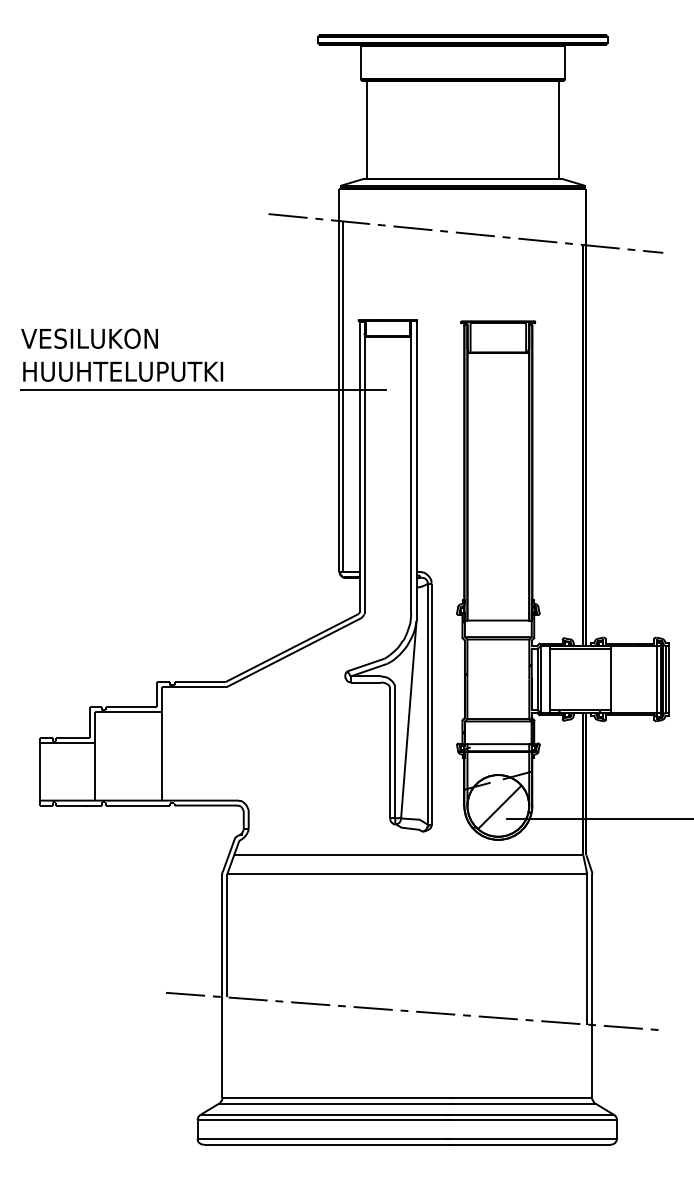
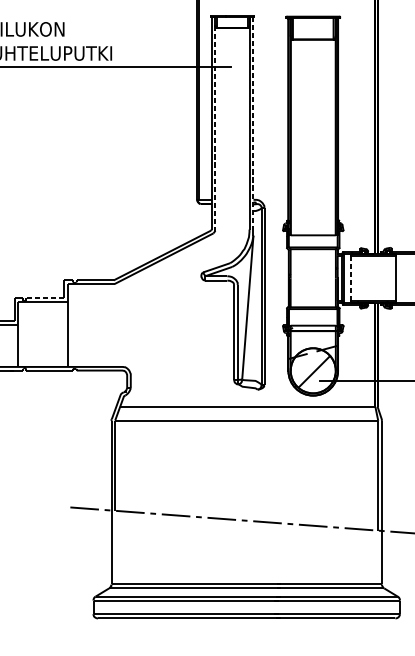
line: (416, 466) -> (253, 122), solid -> dashed
line: (364, 474) -> (215, 128), solid -> dashed
line: (549, 679) -> (350, 278), solid -> dashed
line: (131, 706) -> (45, 298), solid -> dashed

